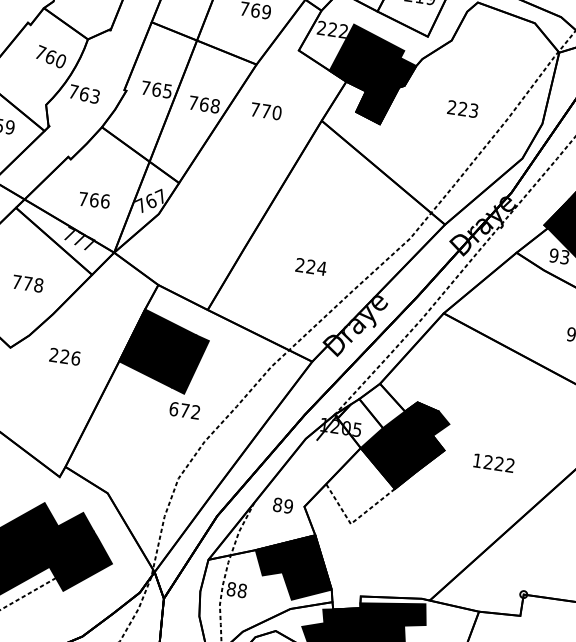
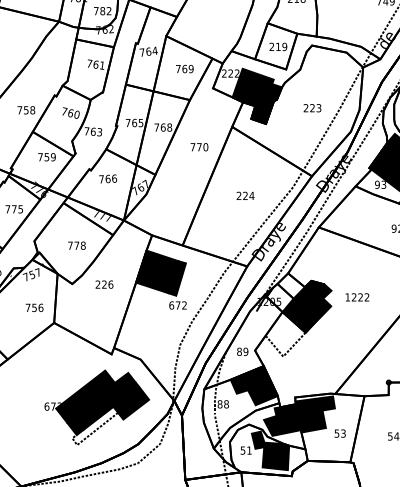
text: (266, 111) -> (199, 147), moved
text: (95, 199) -> (108, 178), moved
text: (311, 266) -> (245, 195), moved
text: (493, 463) -> (357, 297), moved

